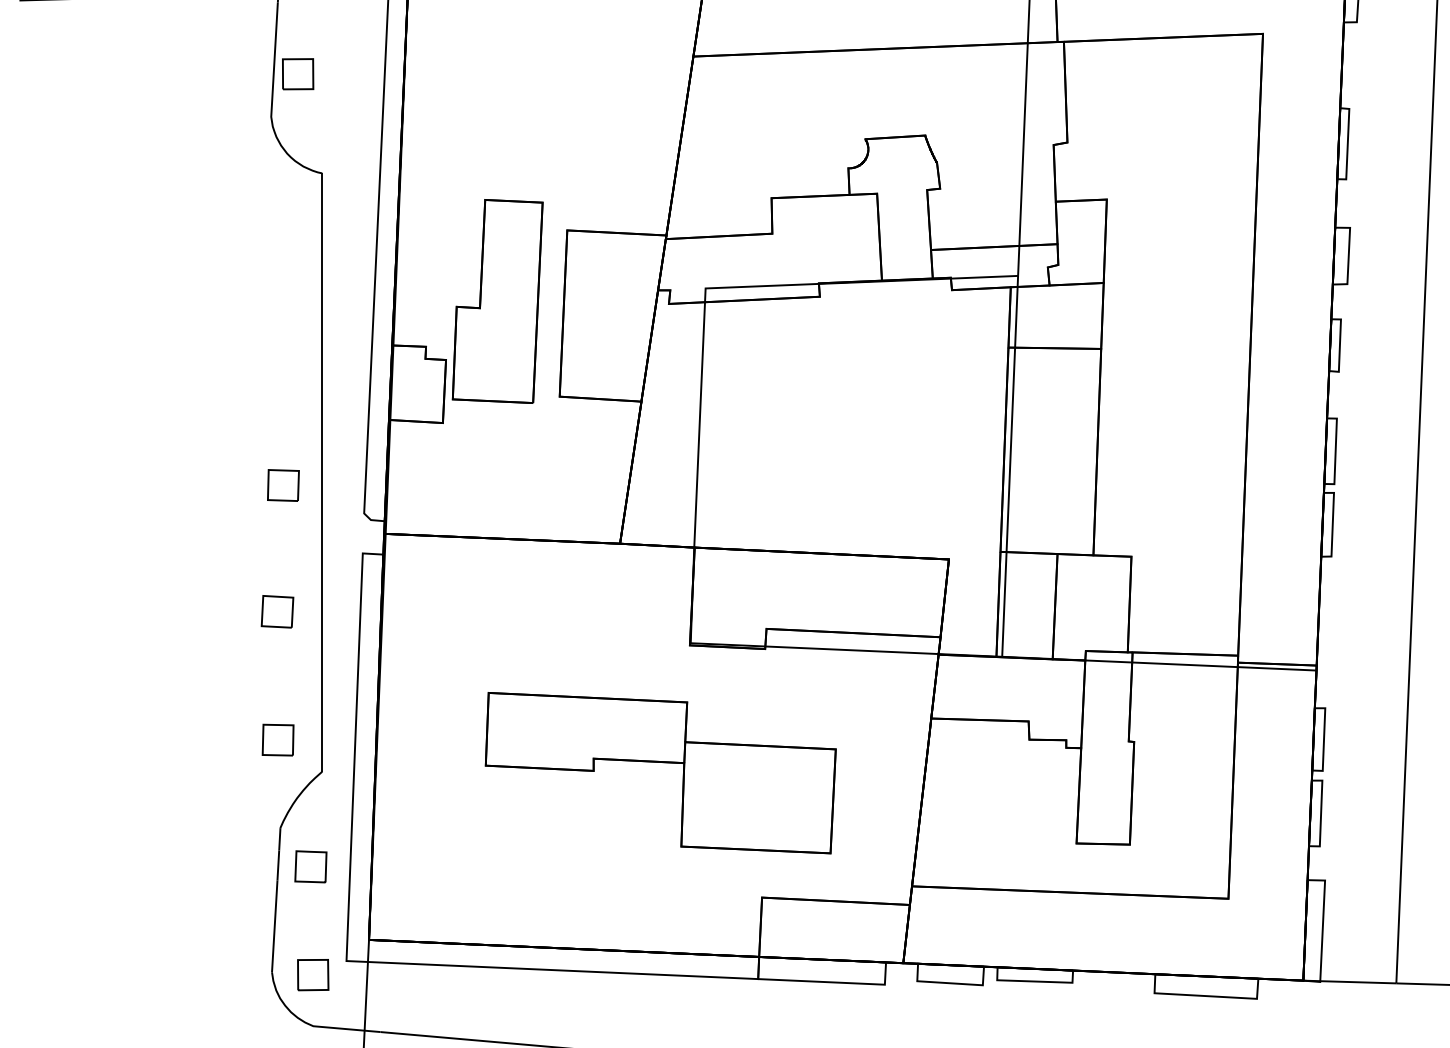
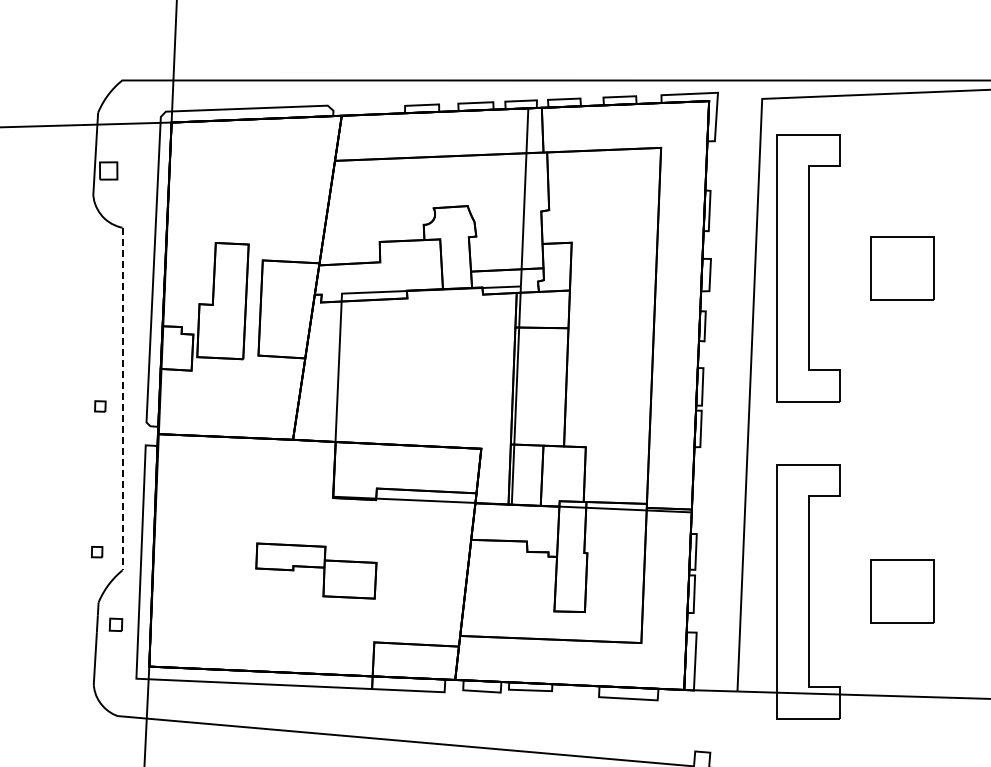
line: (322, 473) -> (122, 399), solid -> dashed
part: (283, 485) -> (100, 406), size x0.6
part: (276, 611) -> (96, 478), removed
part: (276, 738) -> (96, 551), size x0.6
part: (661, 772) -> (316, 570), size x0.6
part: (309, 866) -> (115, 624), size x0.7
part: (311, 974) -> (116, 686), removed

